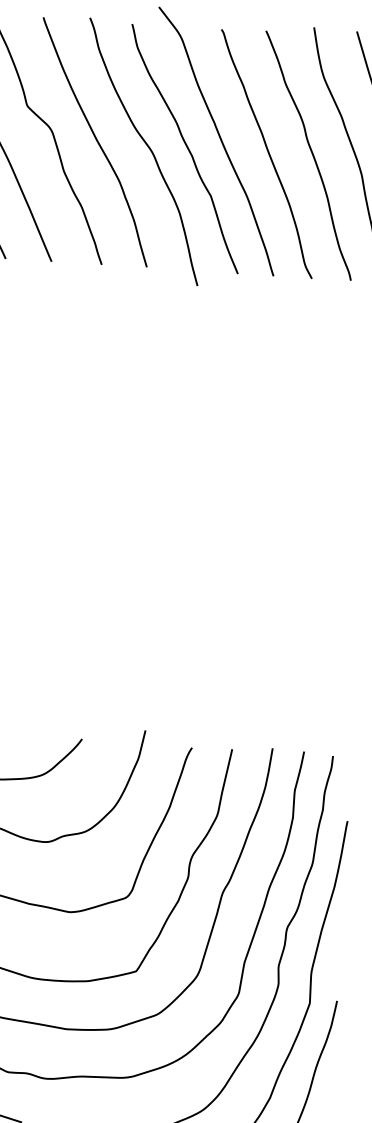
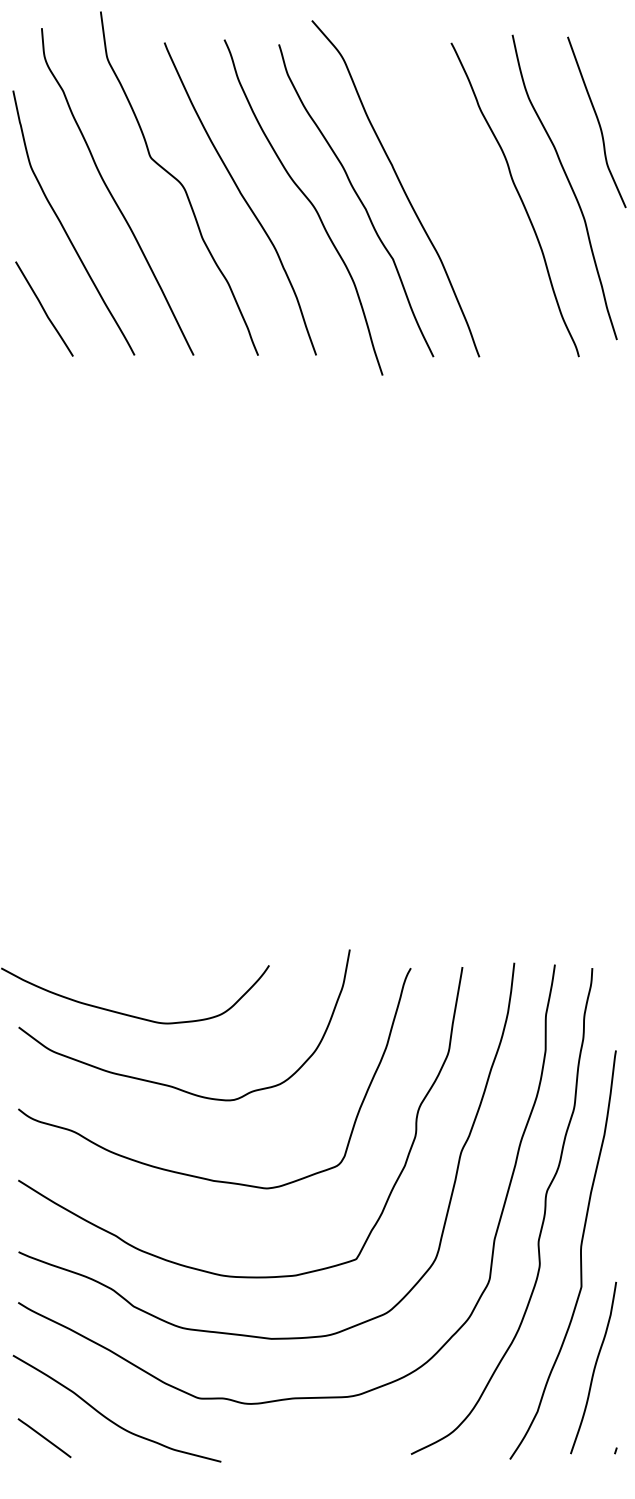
curve: (268, 153) -> (463, 200), removed

